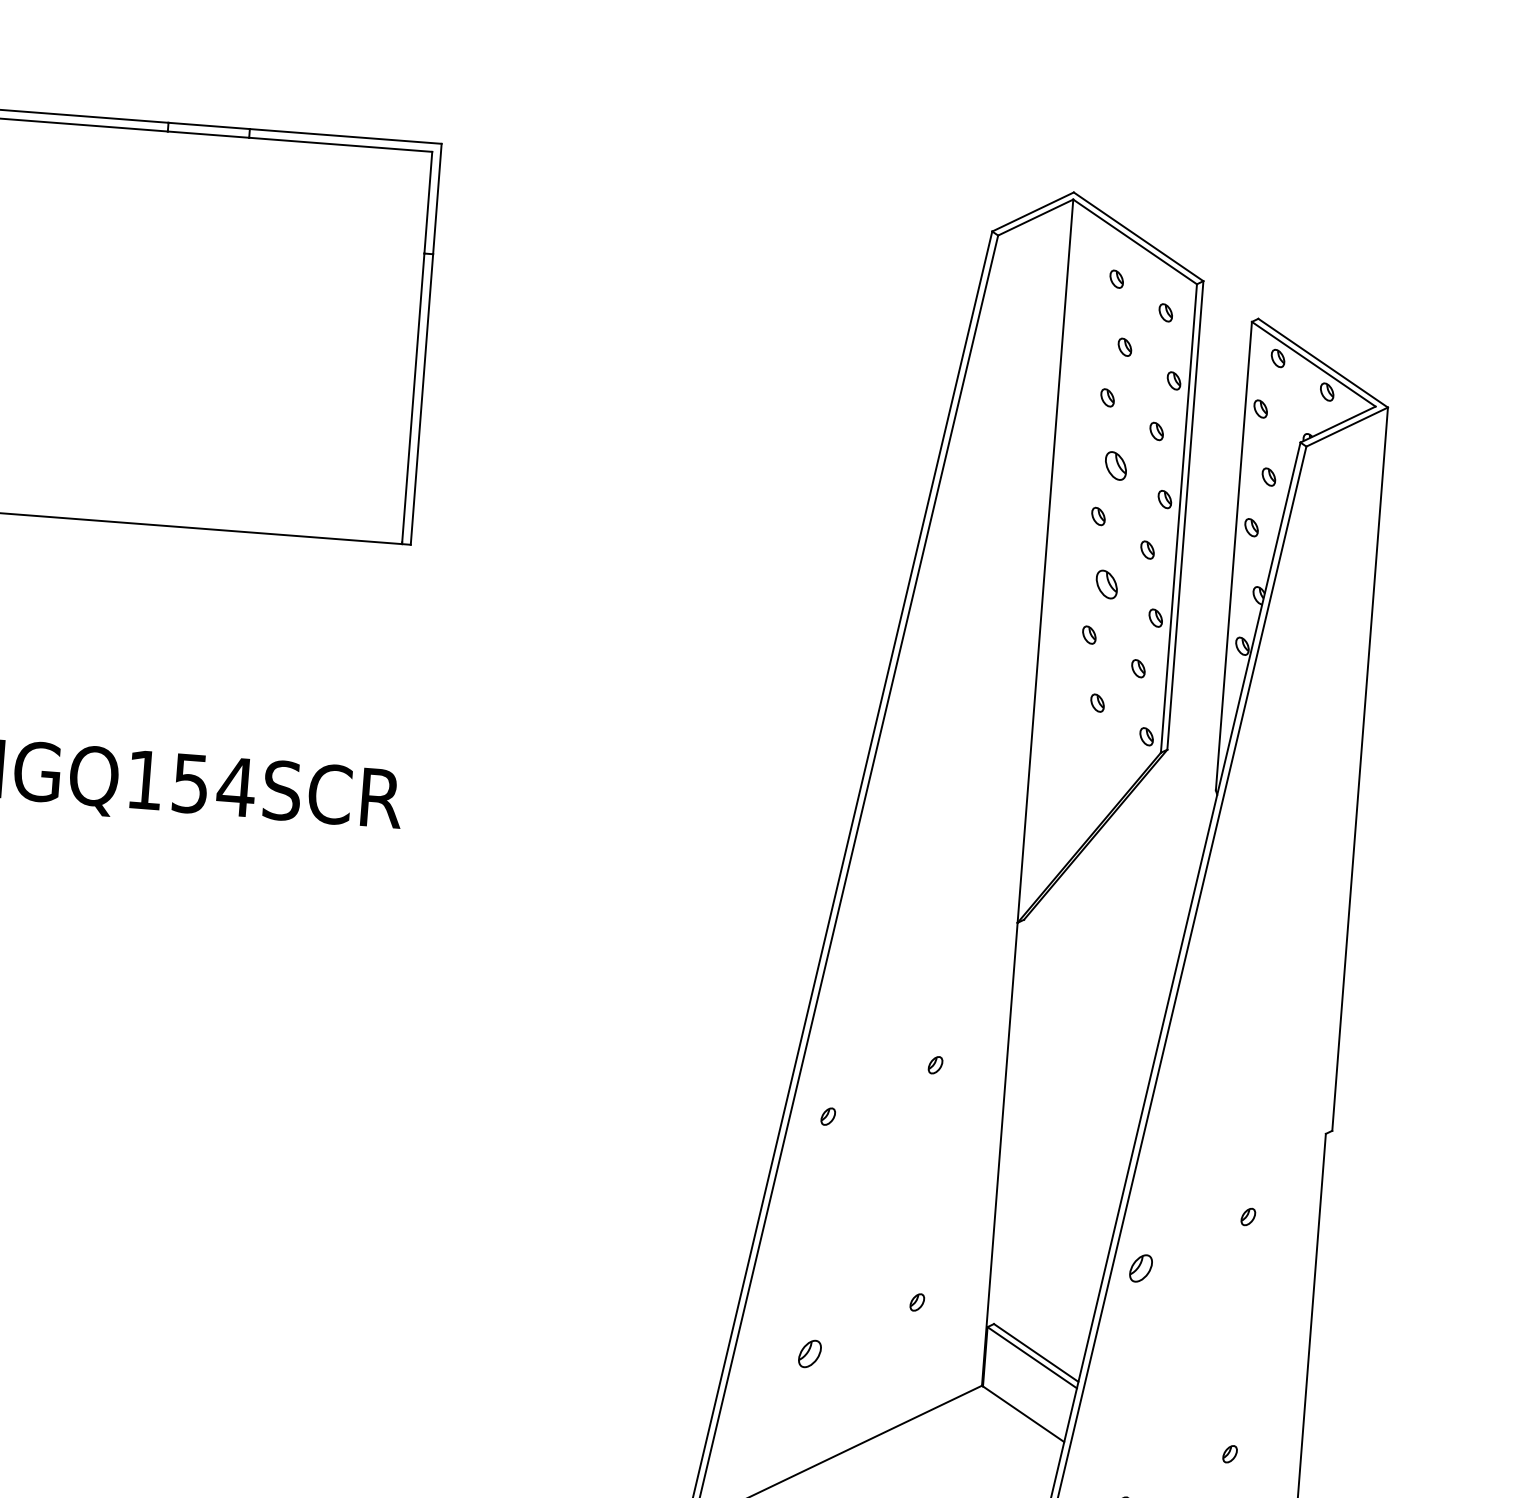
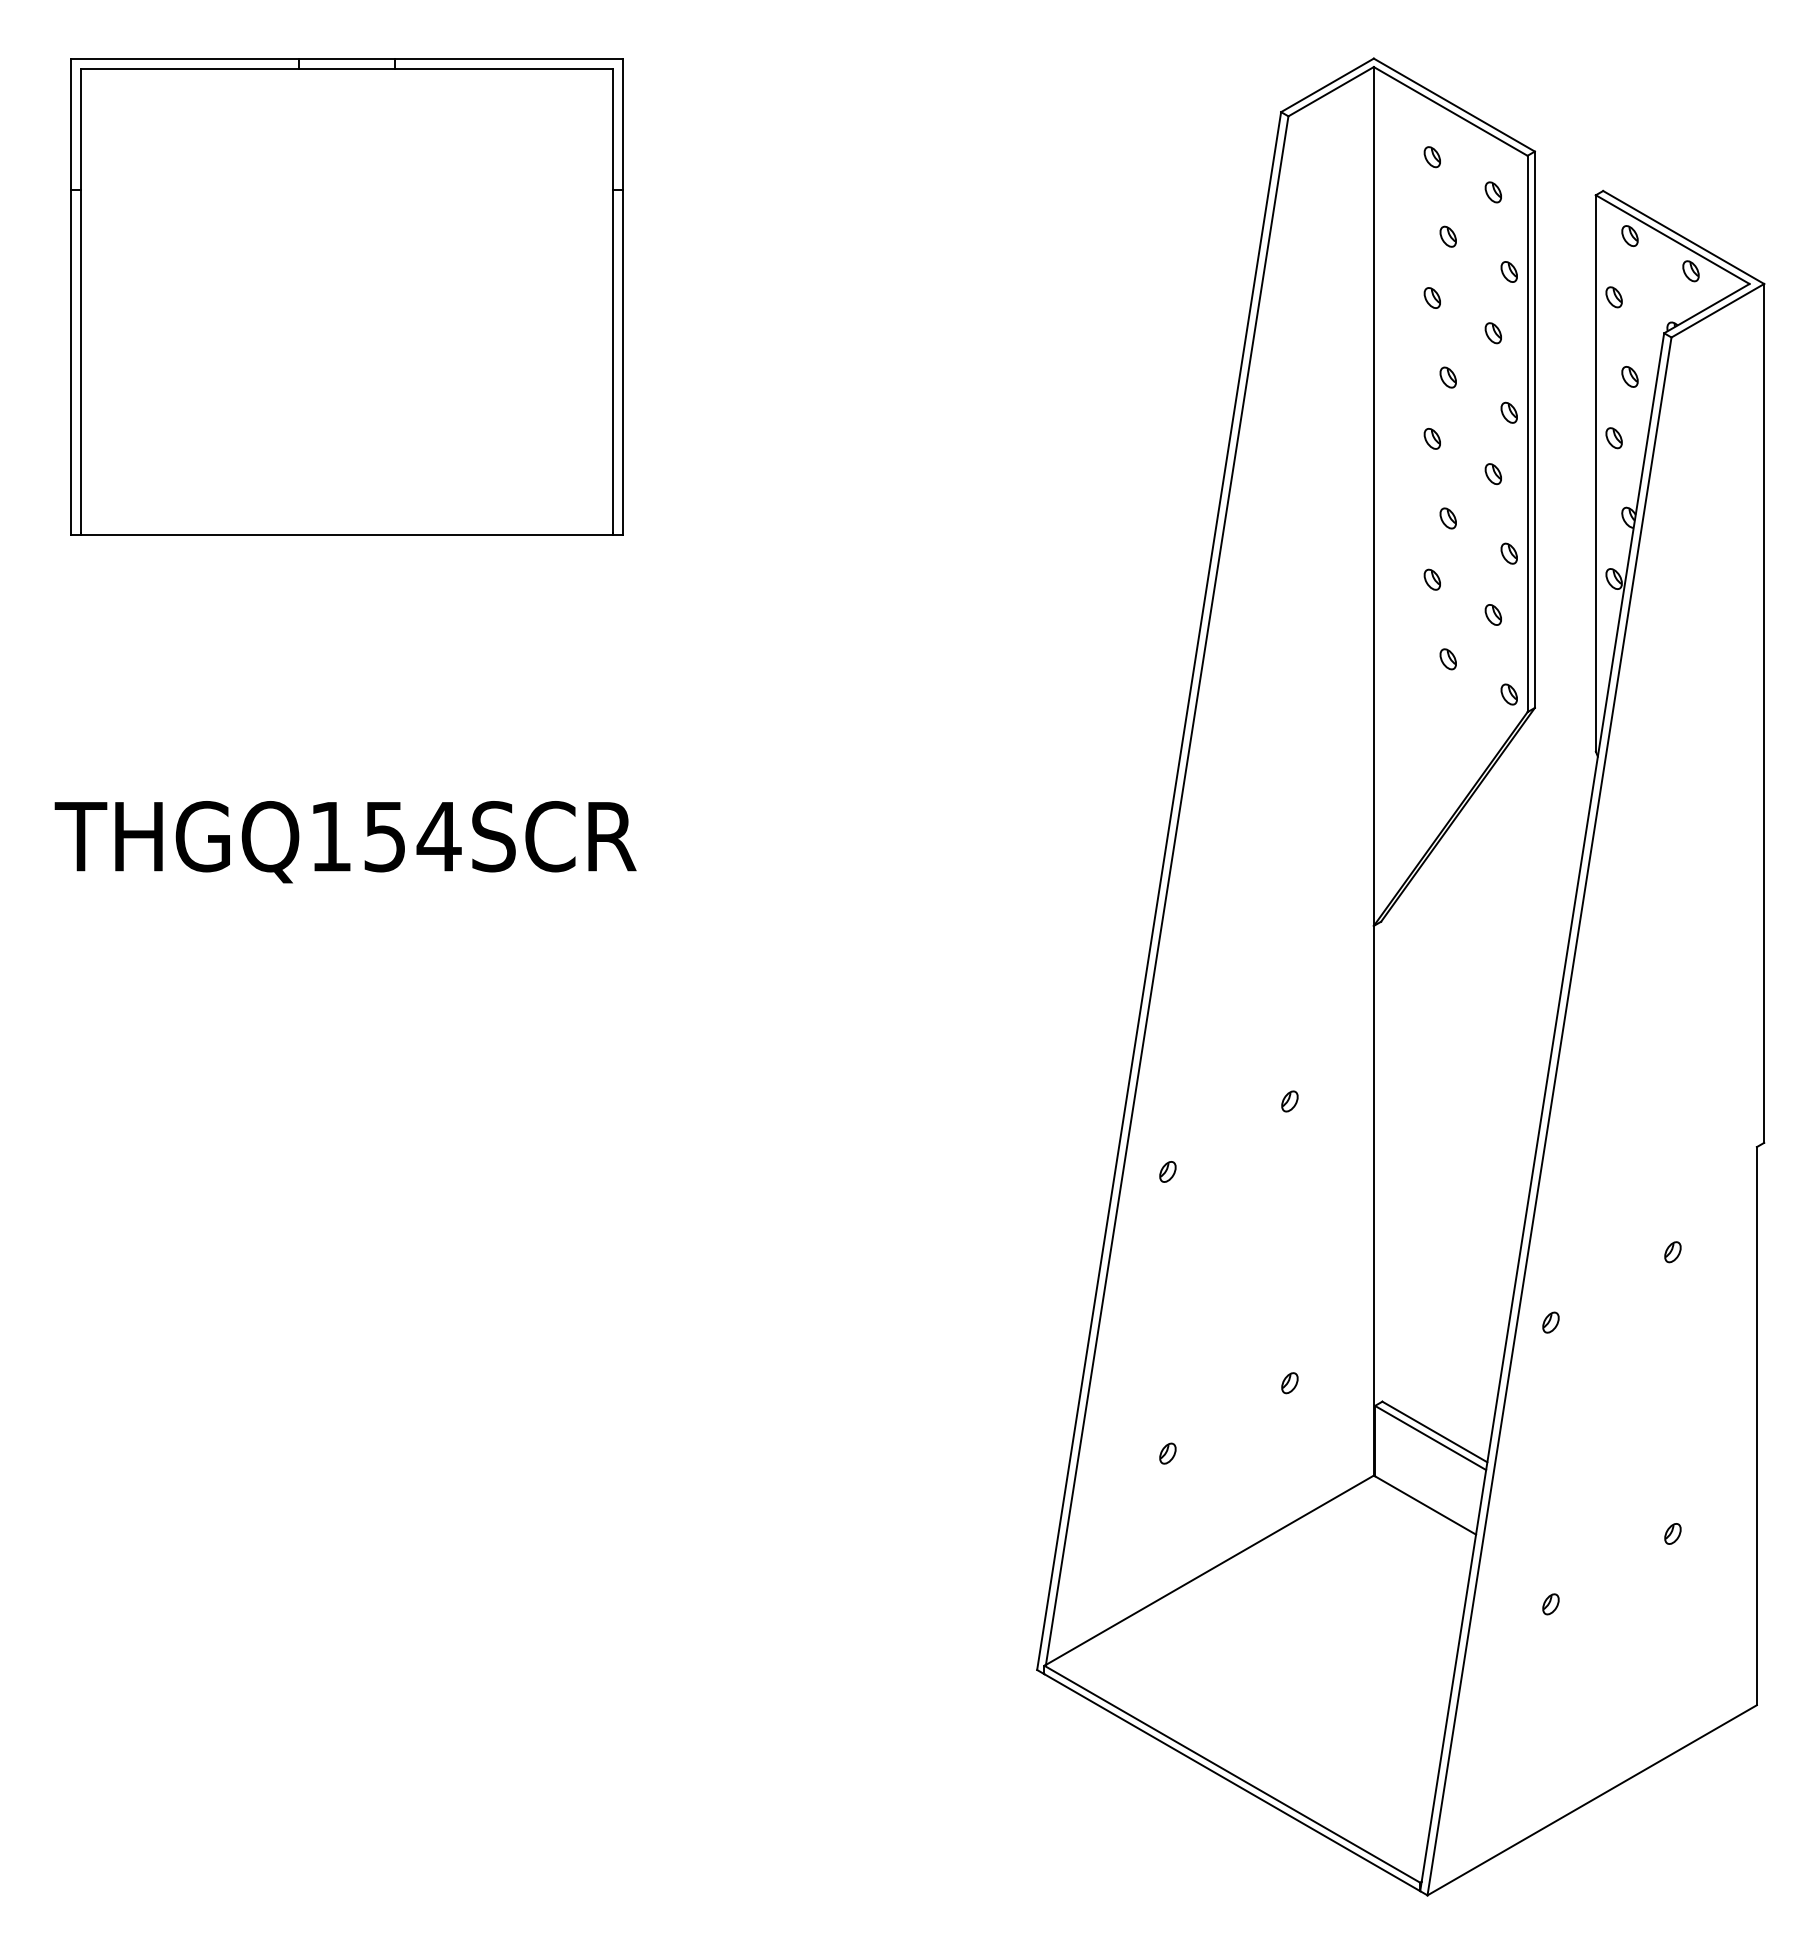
part: (1115, 465) -> (1447, 377), size x0.62
part: (1106, 584) -> (1447, 518), size x0.62
part: (1140, 1268) -> (1550, 1322), size x0.62
part: (809, 1353) -> (1167, 1453), size x0.62

